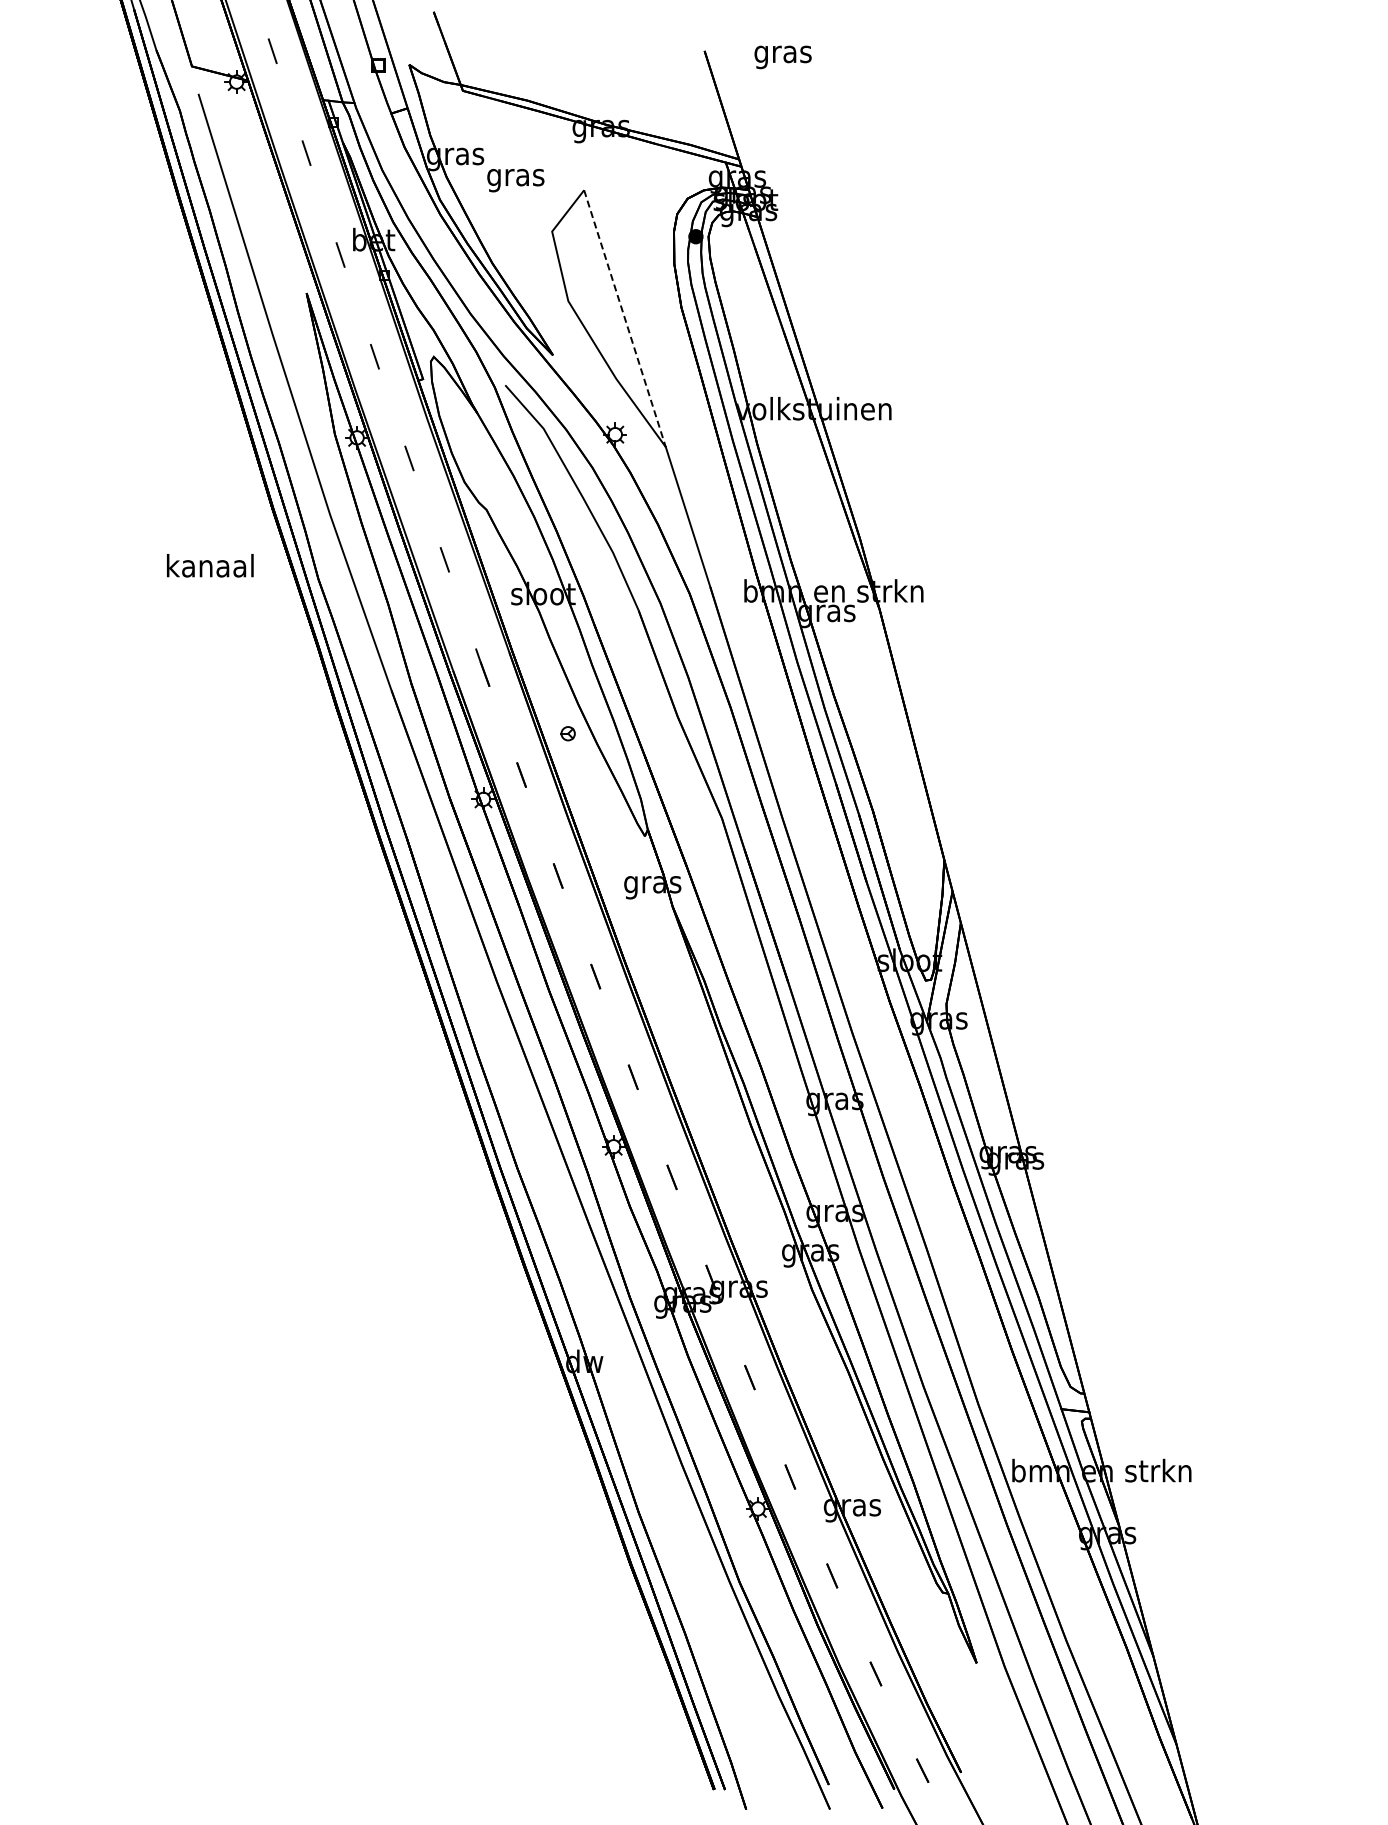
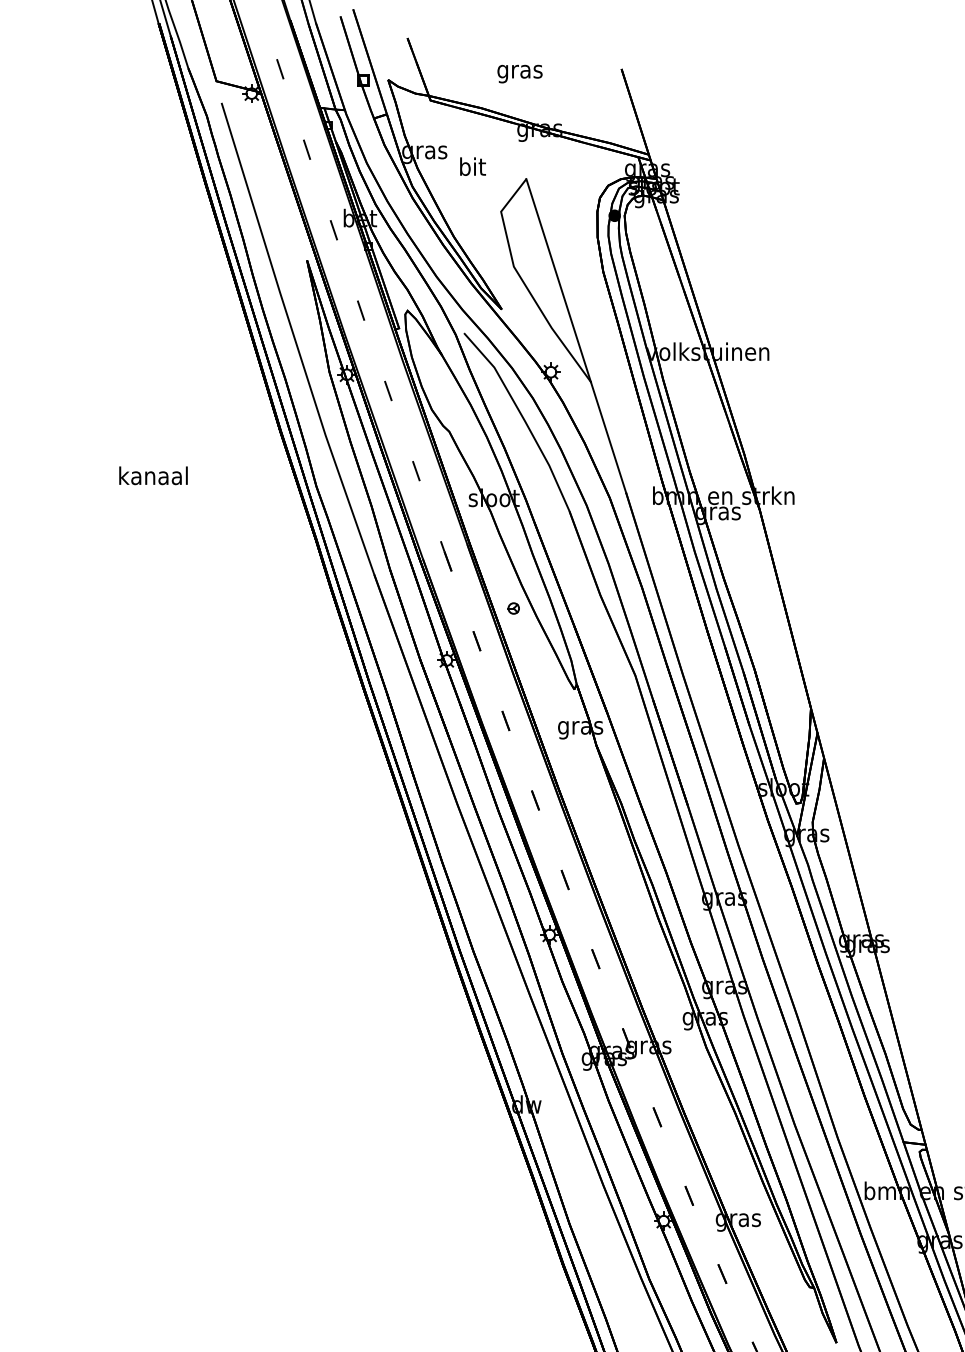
text: (782, 57) -> (519, 74), moved
text: (515, 177) -> (472, 169), gras -> bit
line: (624, 318) -> (558, 280), dashed -> solid
text: (210, 565) -> (153, 475), moved

